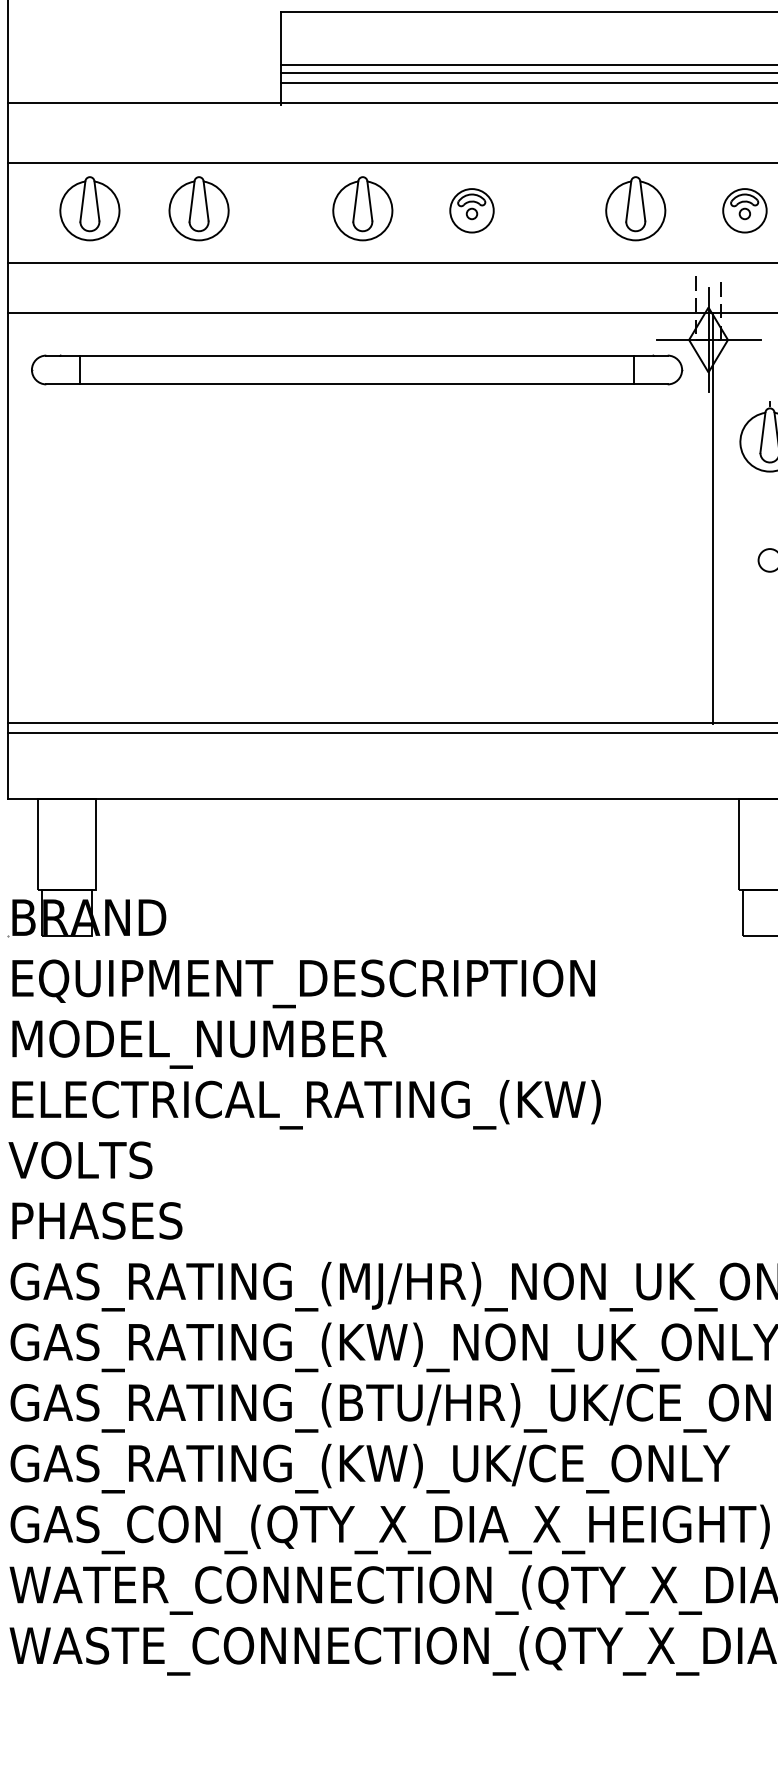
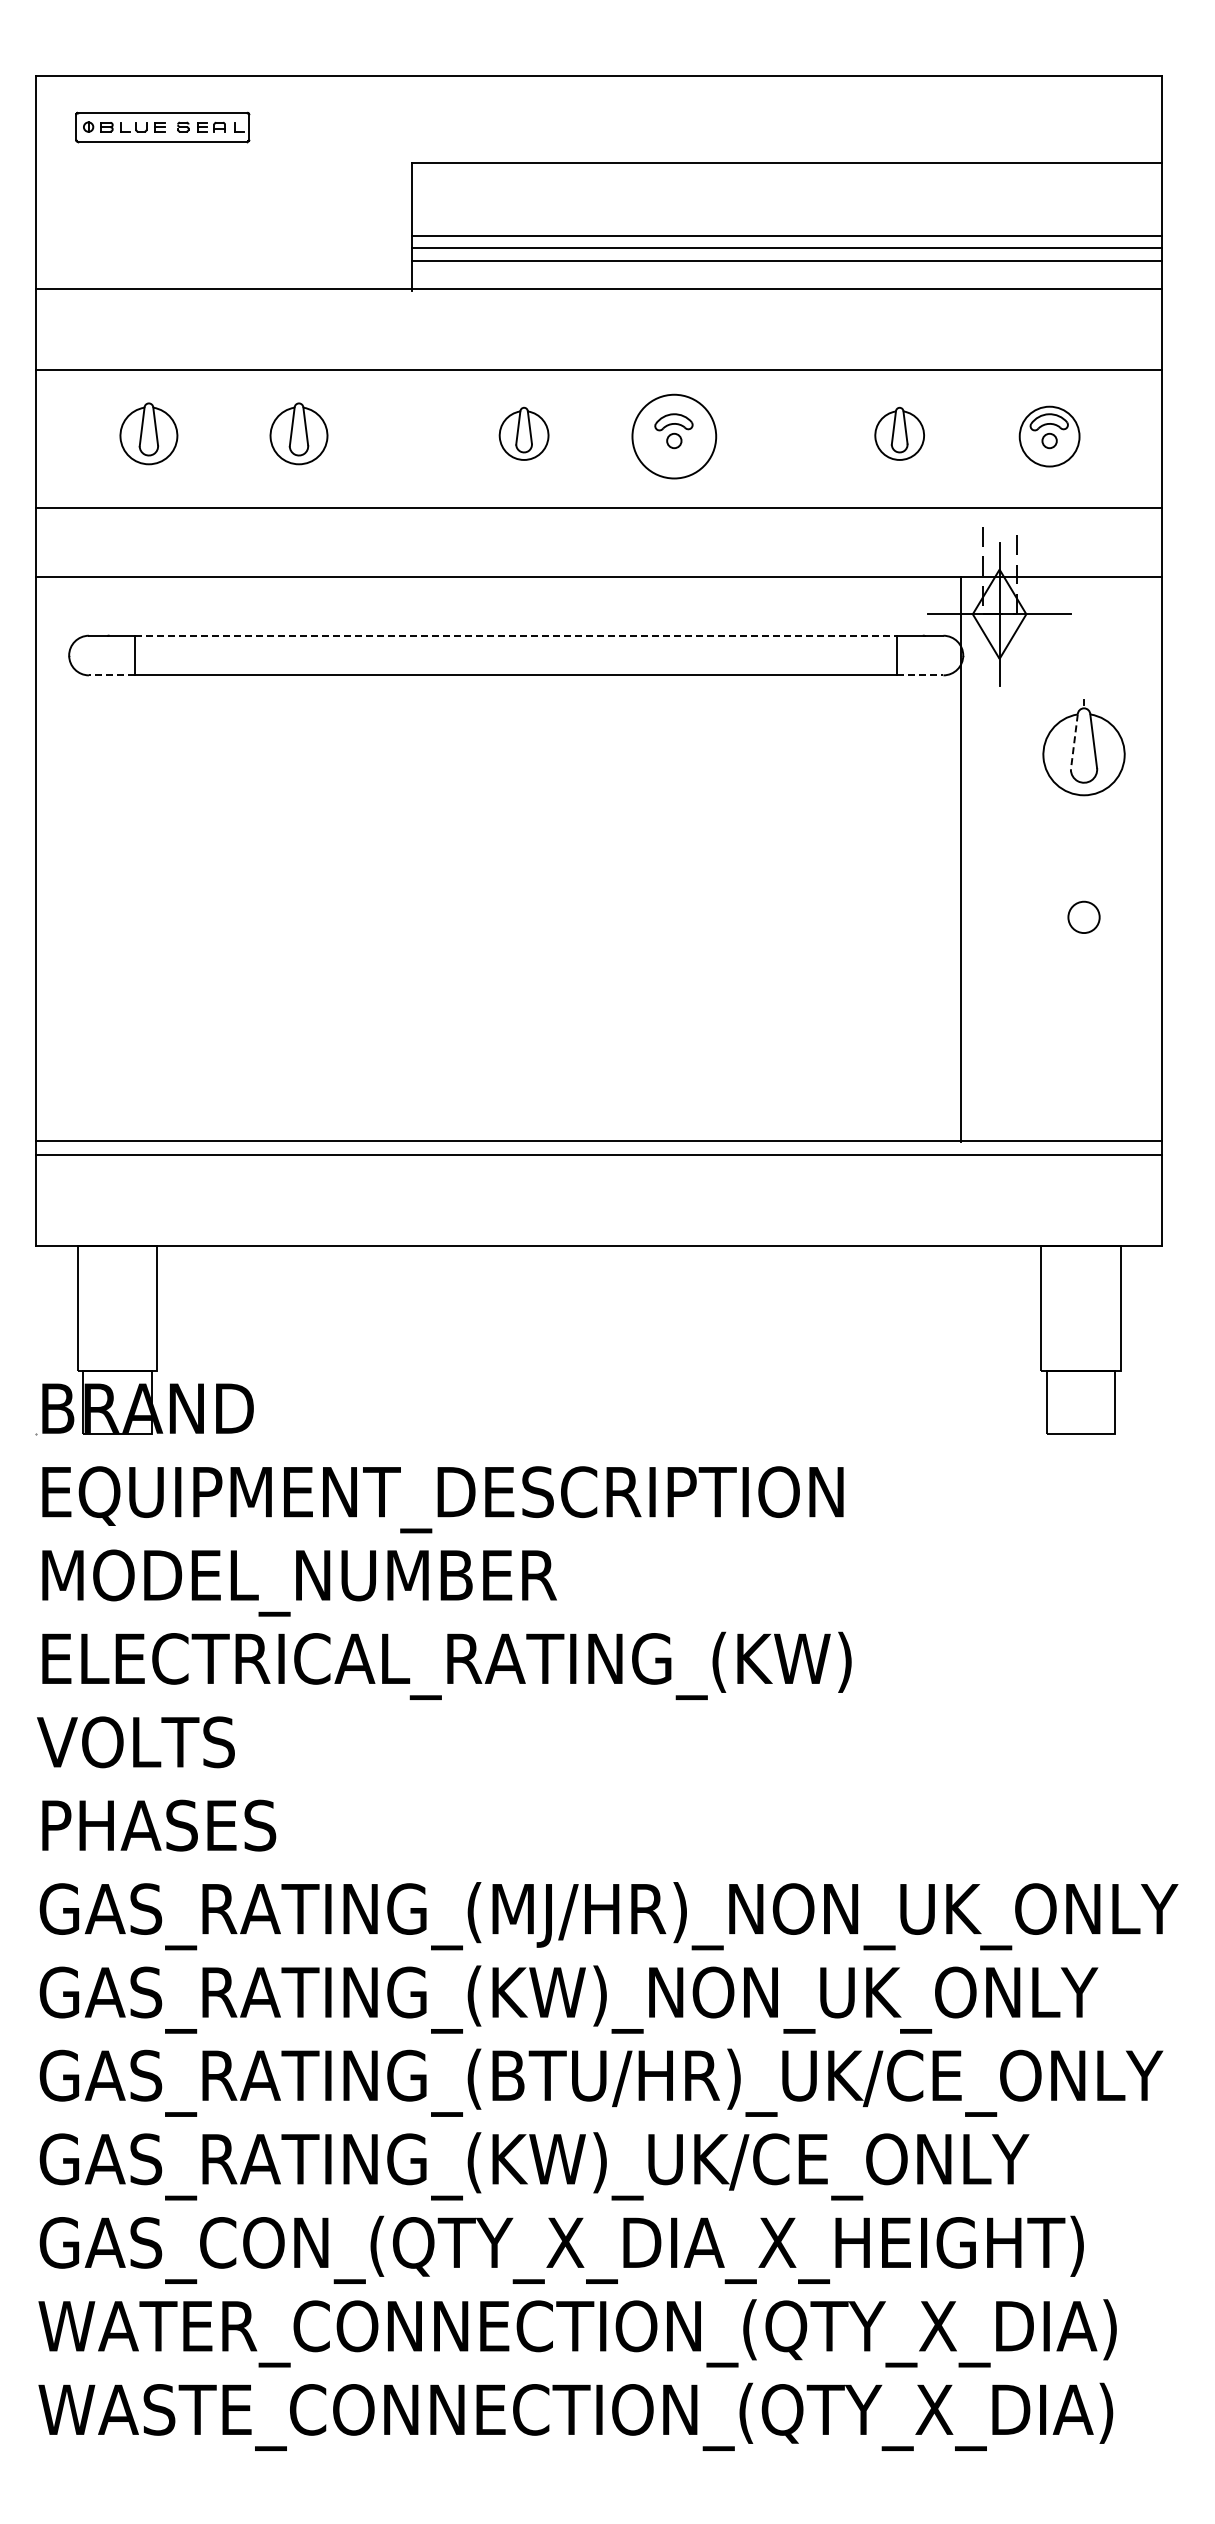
part: (89, 208) -> (148, 433), size x0.7
part: (198, 208) -> (298, 433), size x0.7
part: (362, 208) -> (523, 433), size x0.6
part: (635, 208) -> (899, 433), size x0.6
circle: (472, 210) -> (674, 436), size x1.4
line: (357, 355) -> (516, 635), solid -> dashed
line: (62, 384) -> (111, 675), solid -> dashed
line: (651, 384) -> (920, 675), solid -> dashed
line: (763, 433) -> (1074, 742), solid -> dashed
line: (712, 517) -> (960, 858), moved

